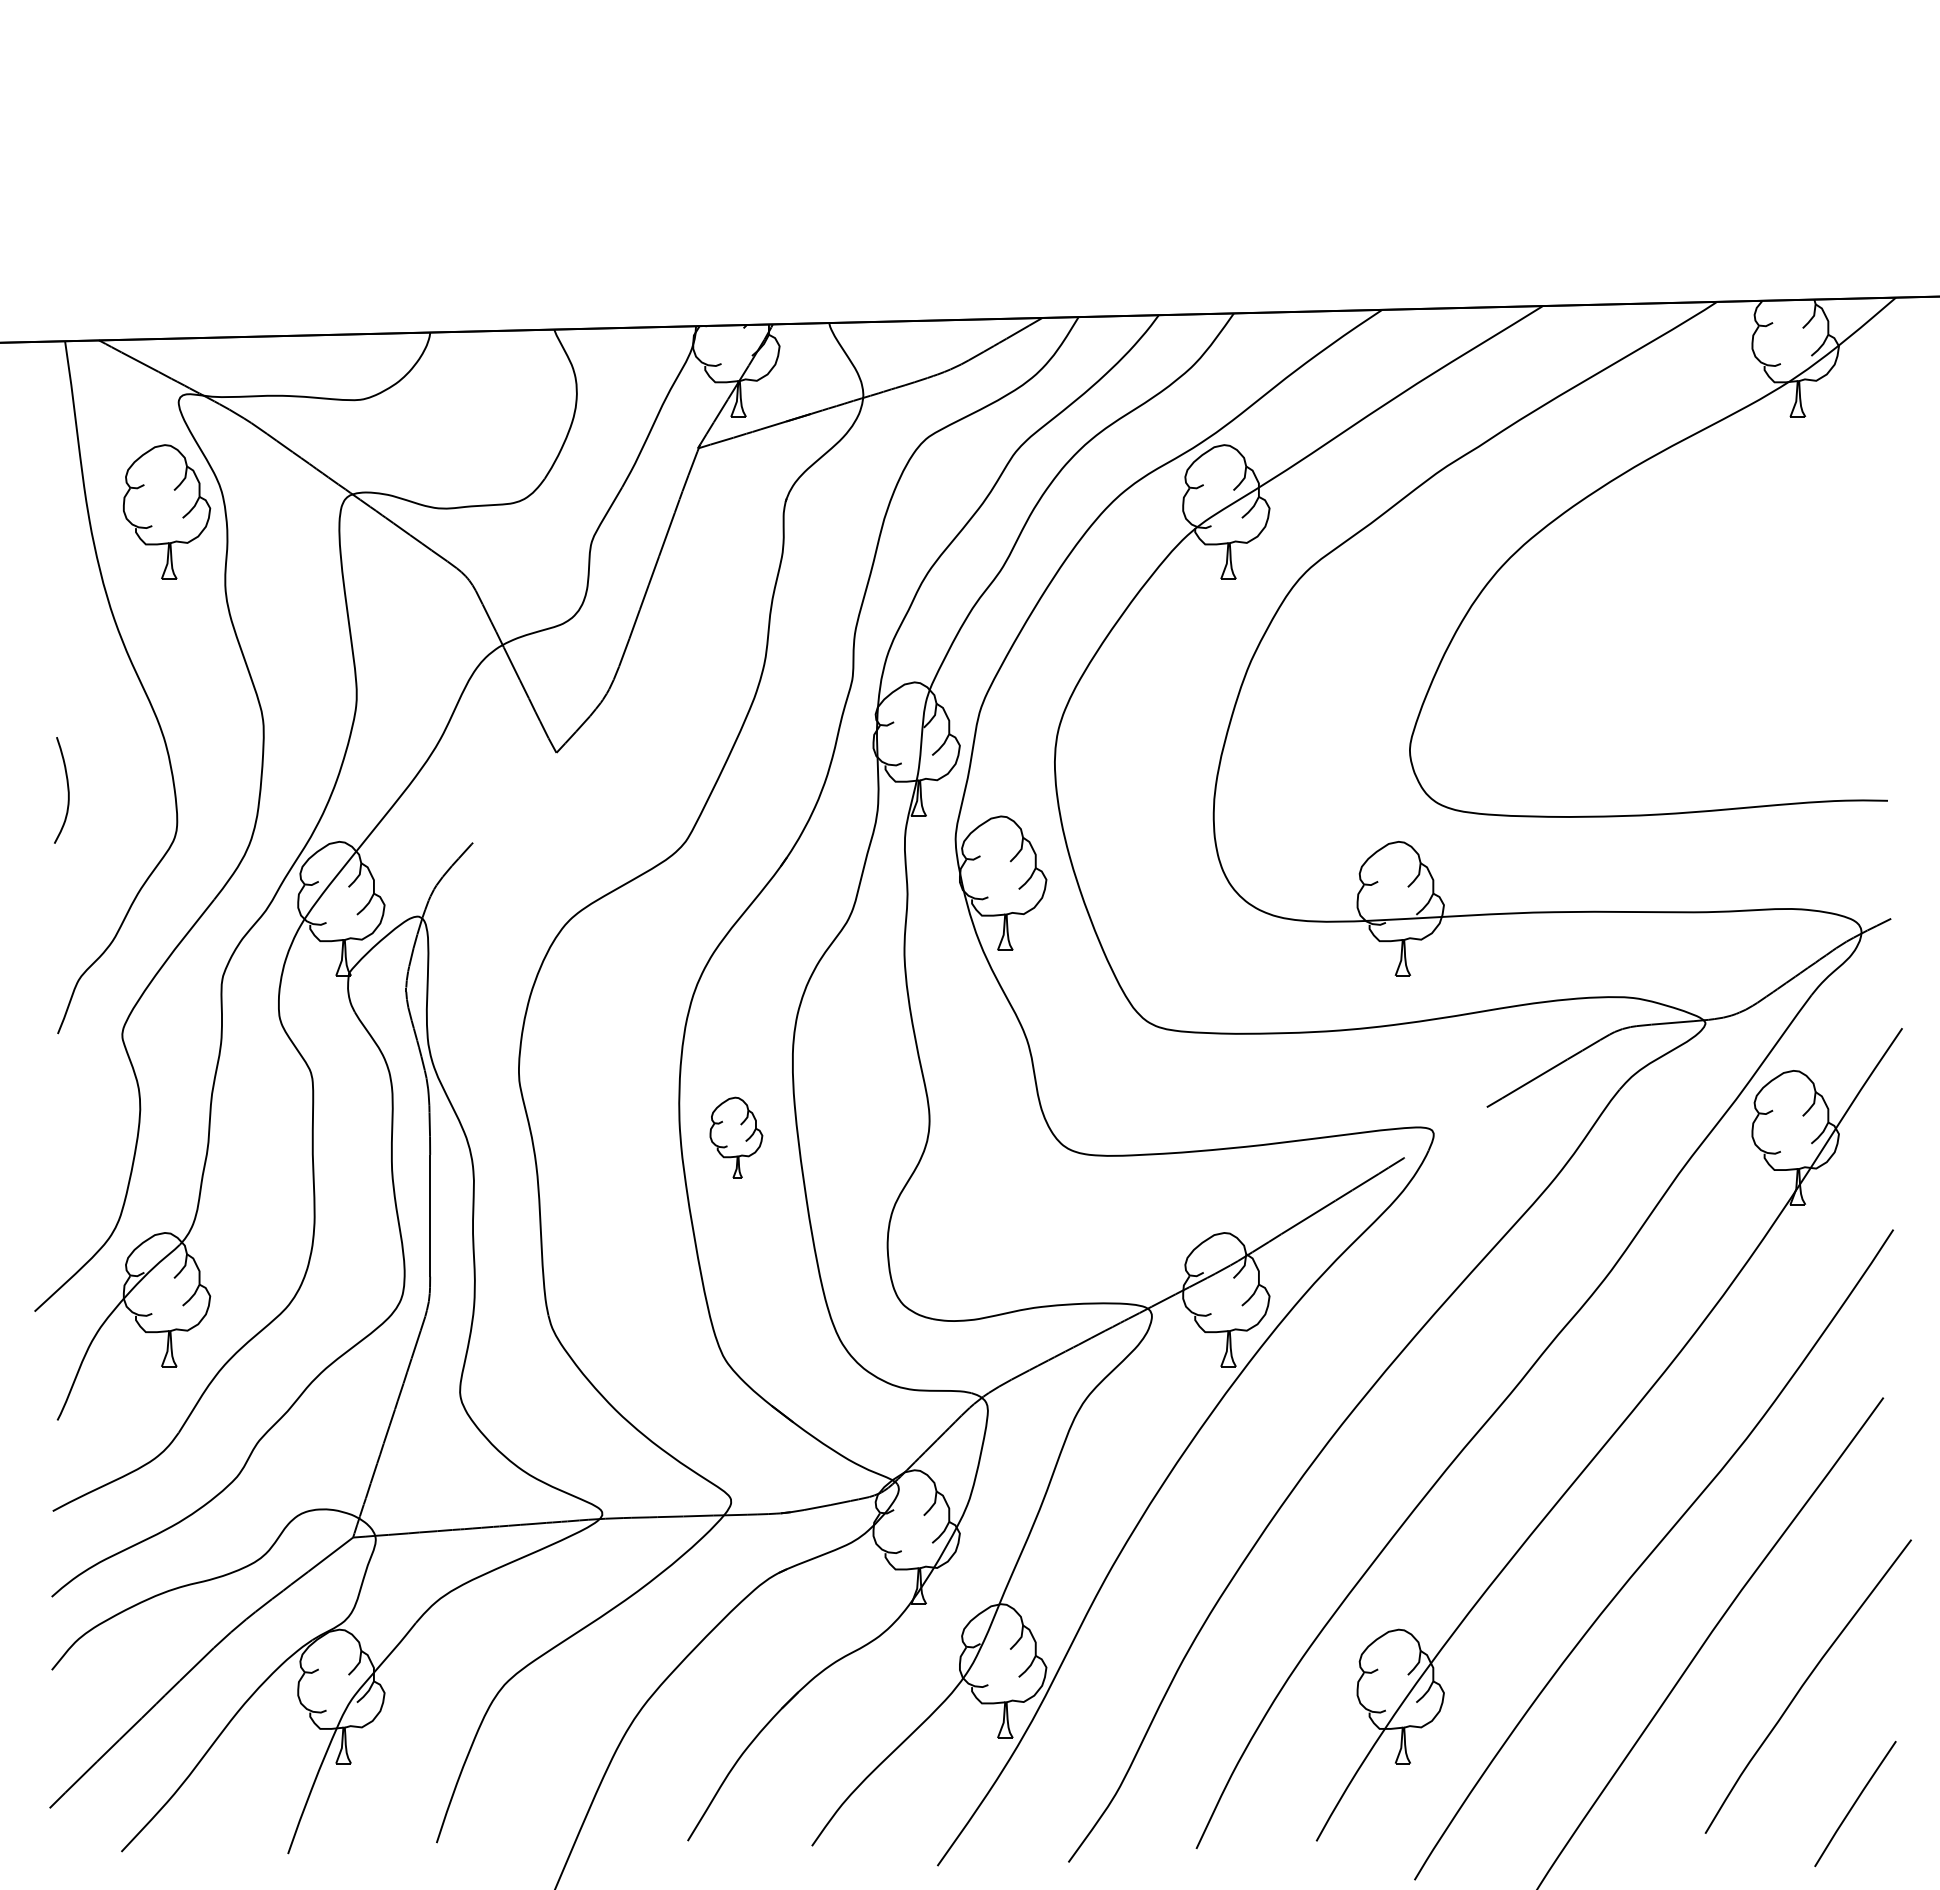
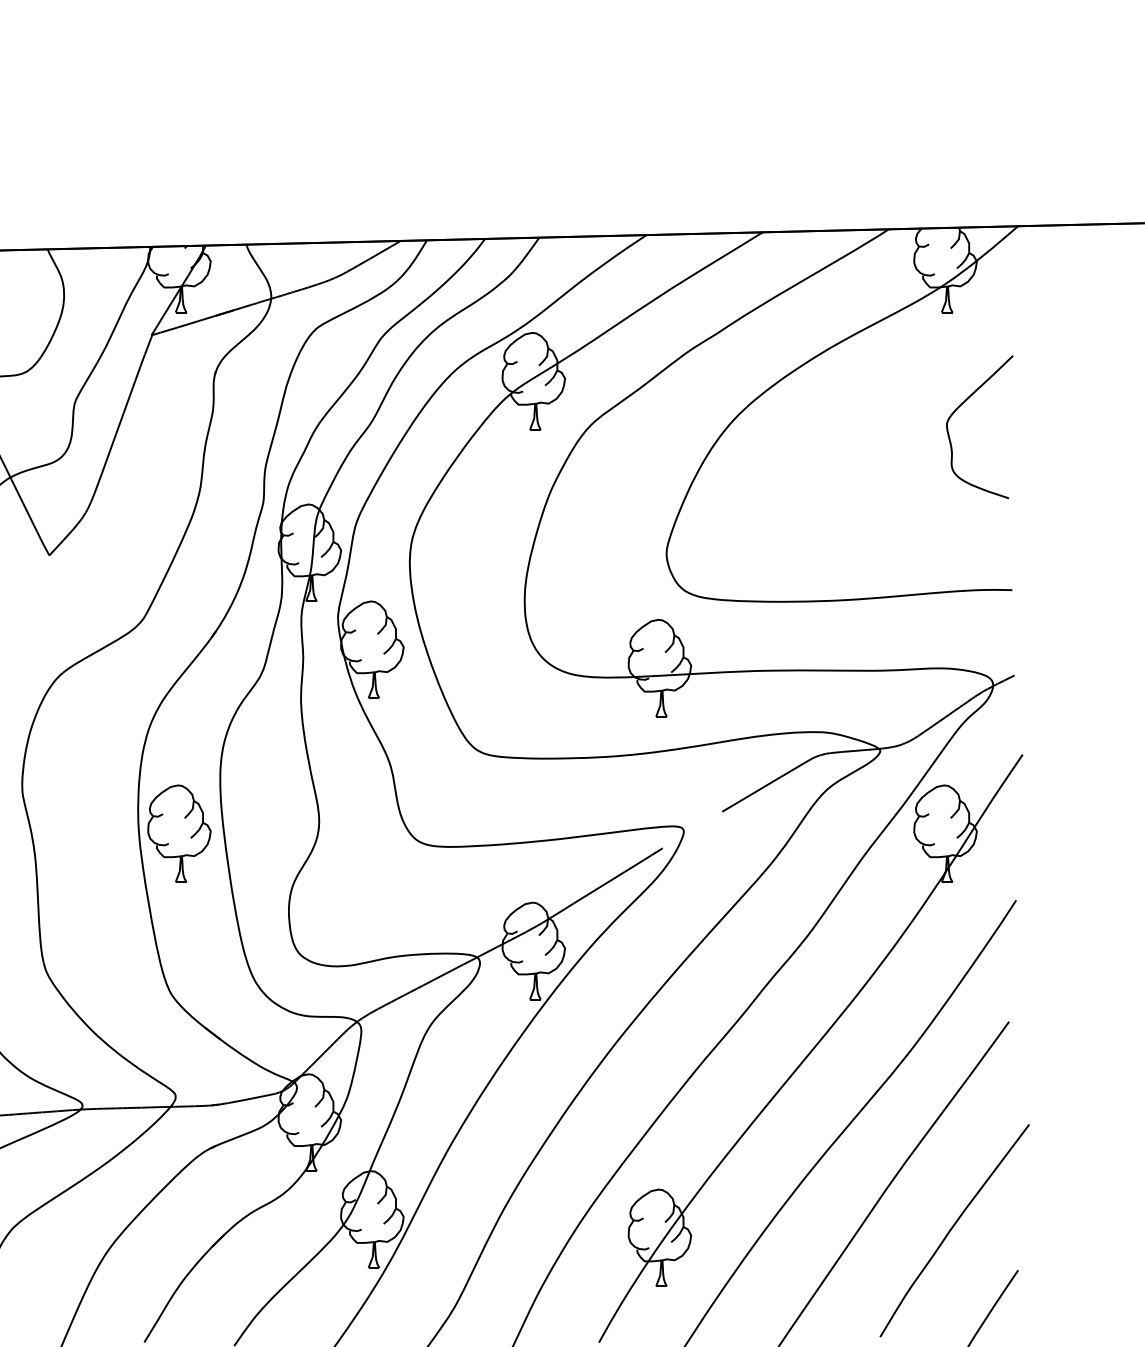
curve: (1815, 547) -> (959, 406), added
part: (736, 1137) -> (179, 833), size x1.67

